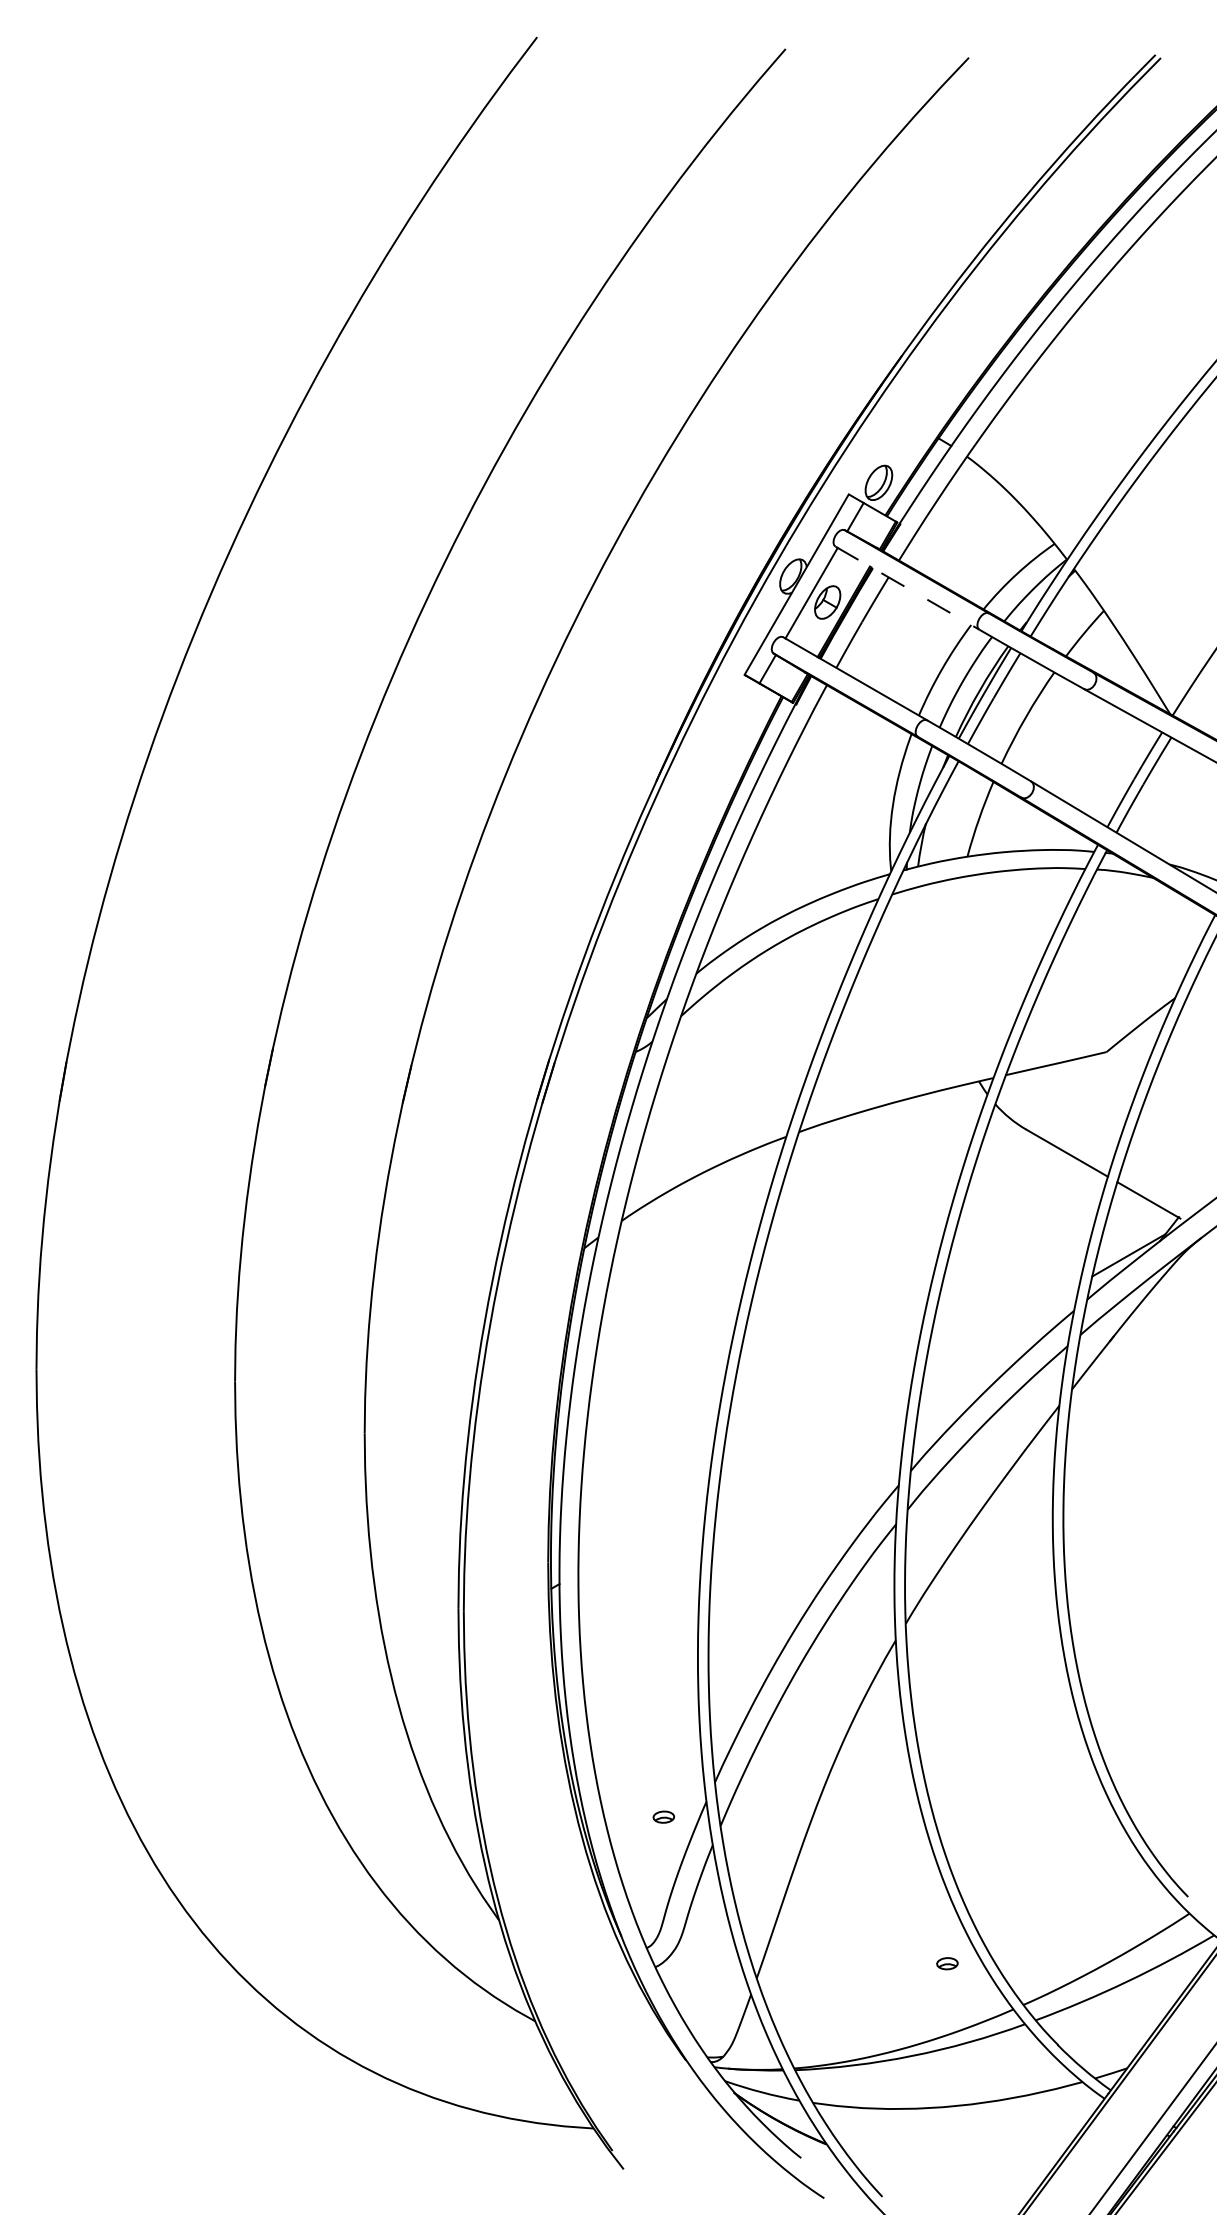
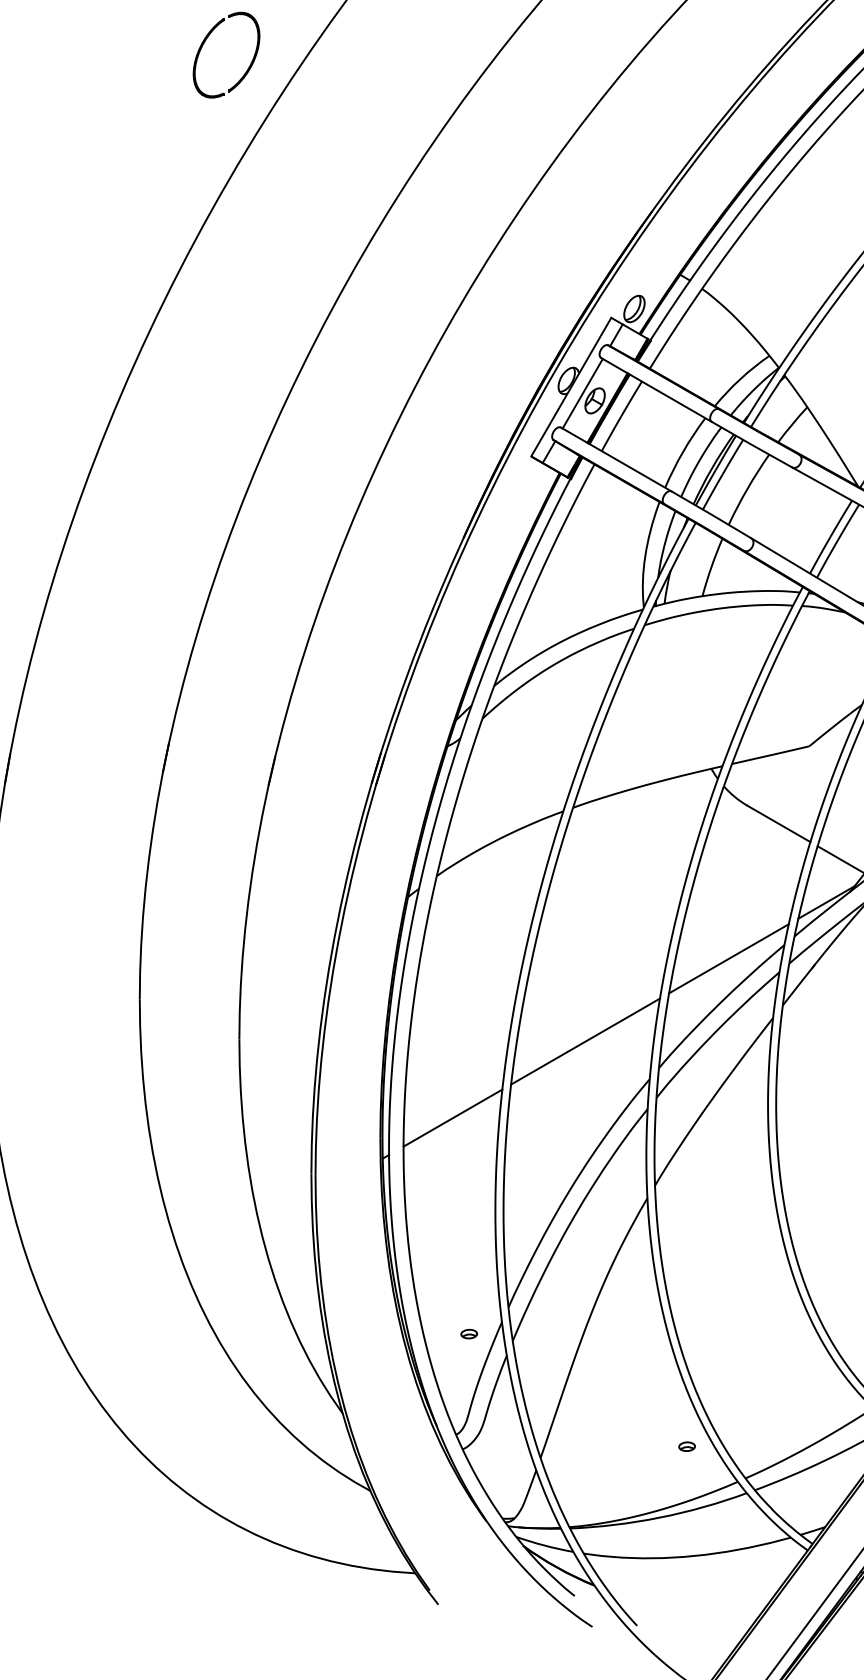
part: (321, 133) -> (206, 40), added
line: (907, 588) -> (656, 390), dashed -> solid
line: (1001, 1328) -> (728, 958), added
line: (815, 1436) -> (585, 1041), added
line: (642, 1535) -> (452, 1117), added

